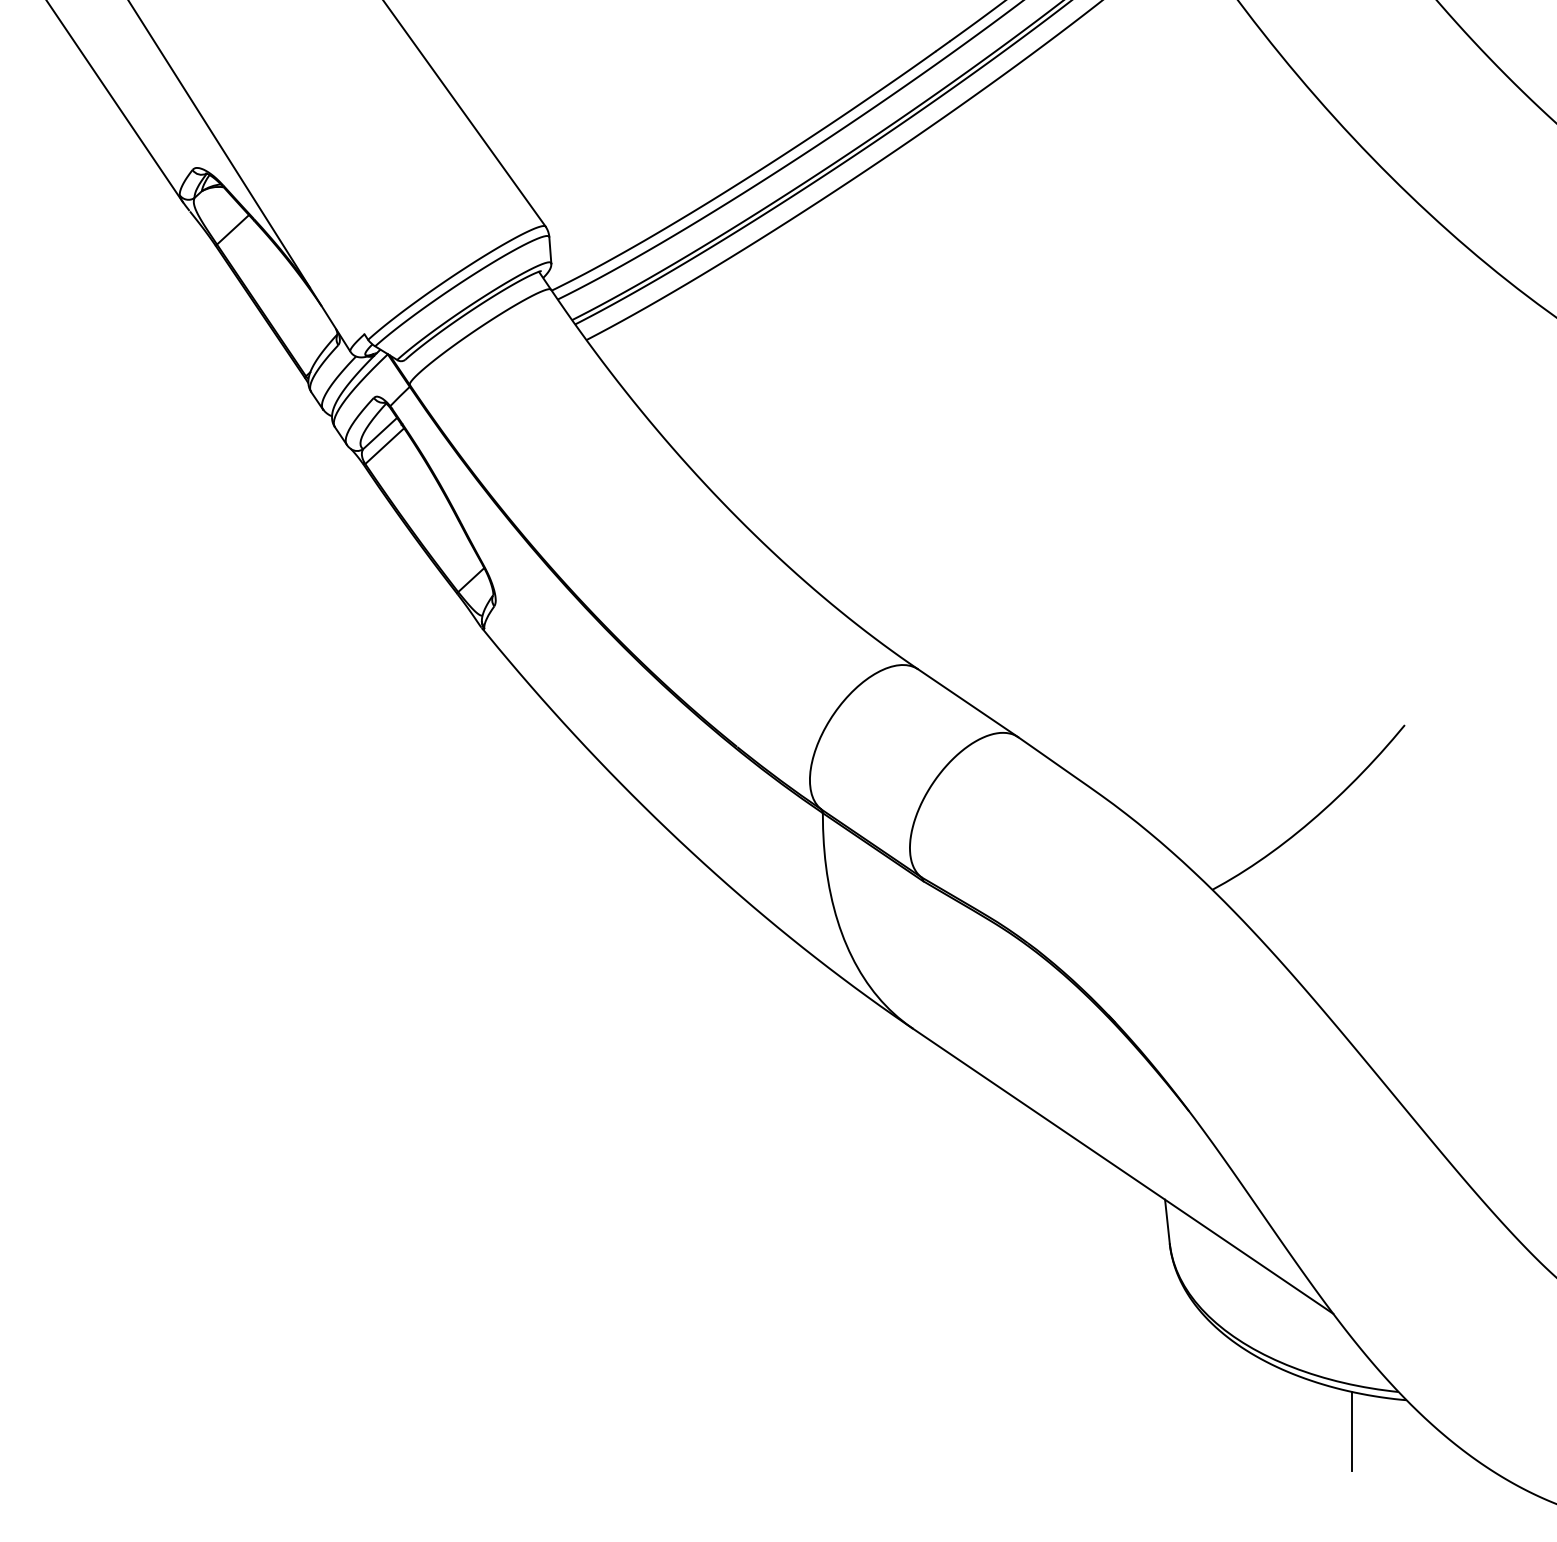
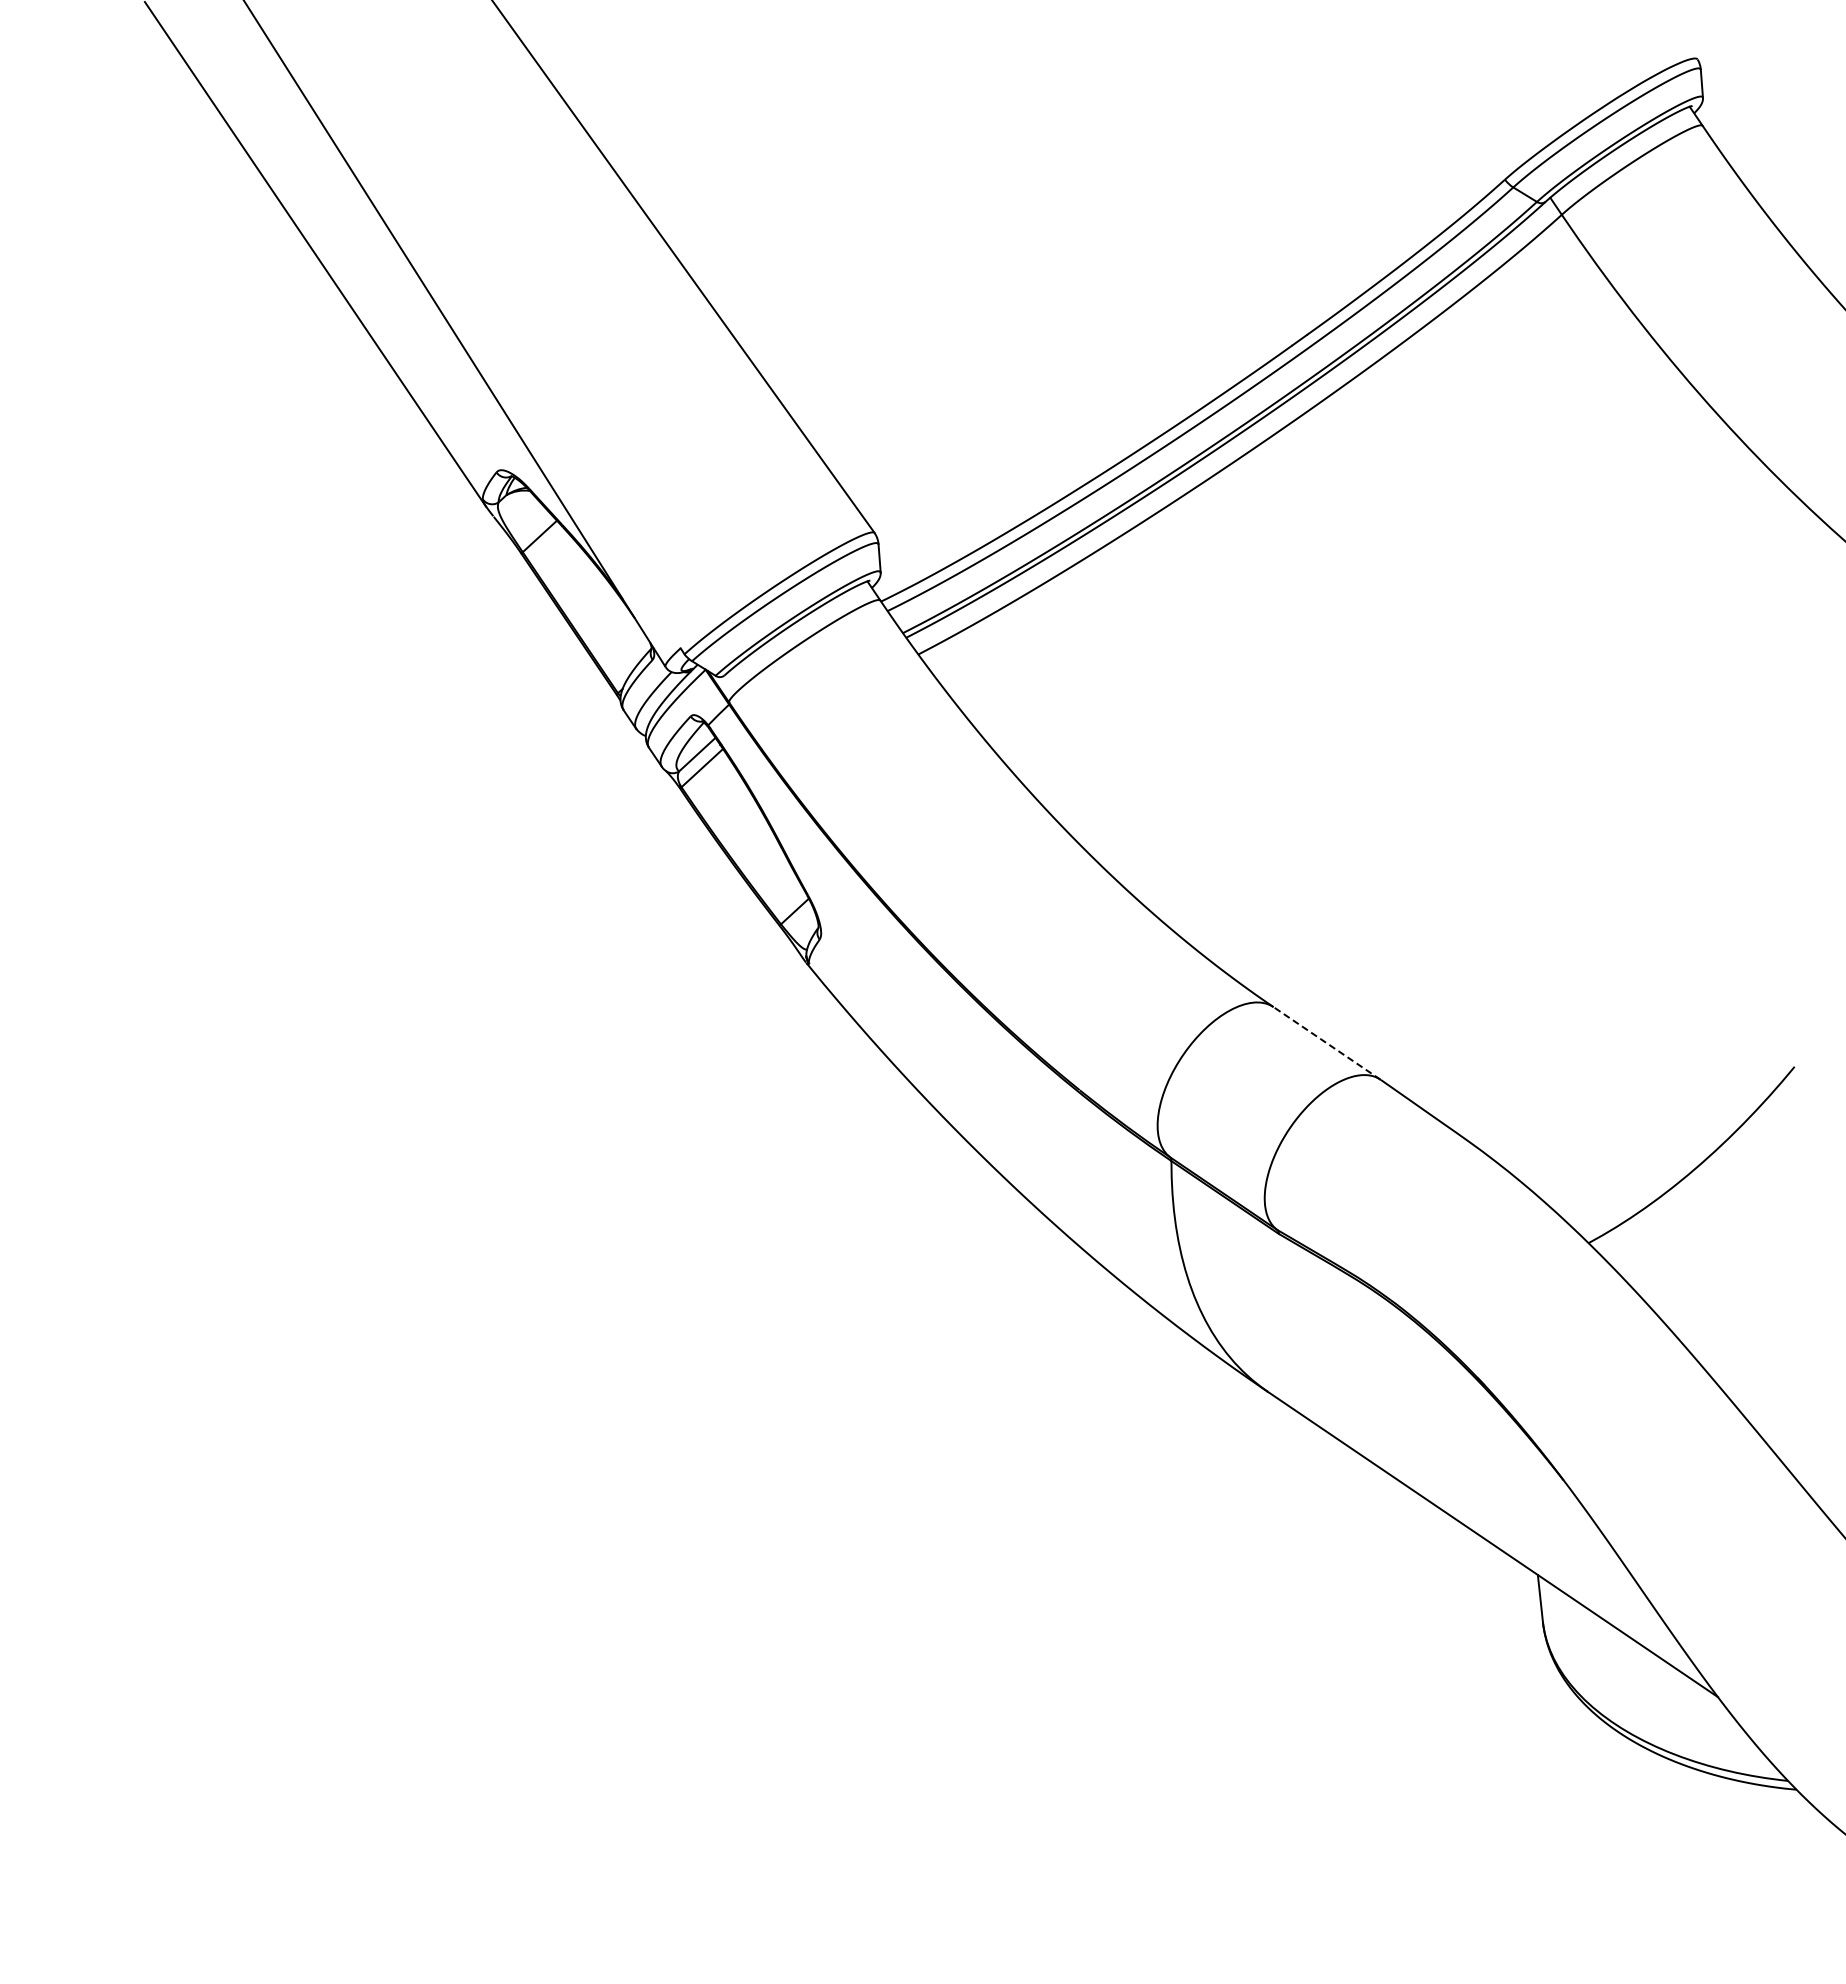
line: (968, 703) -> (1327, 1043), solid -> dashed
line: (1351, 1430) -> (1737, 1822), removed

